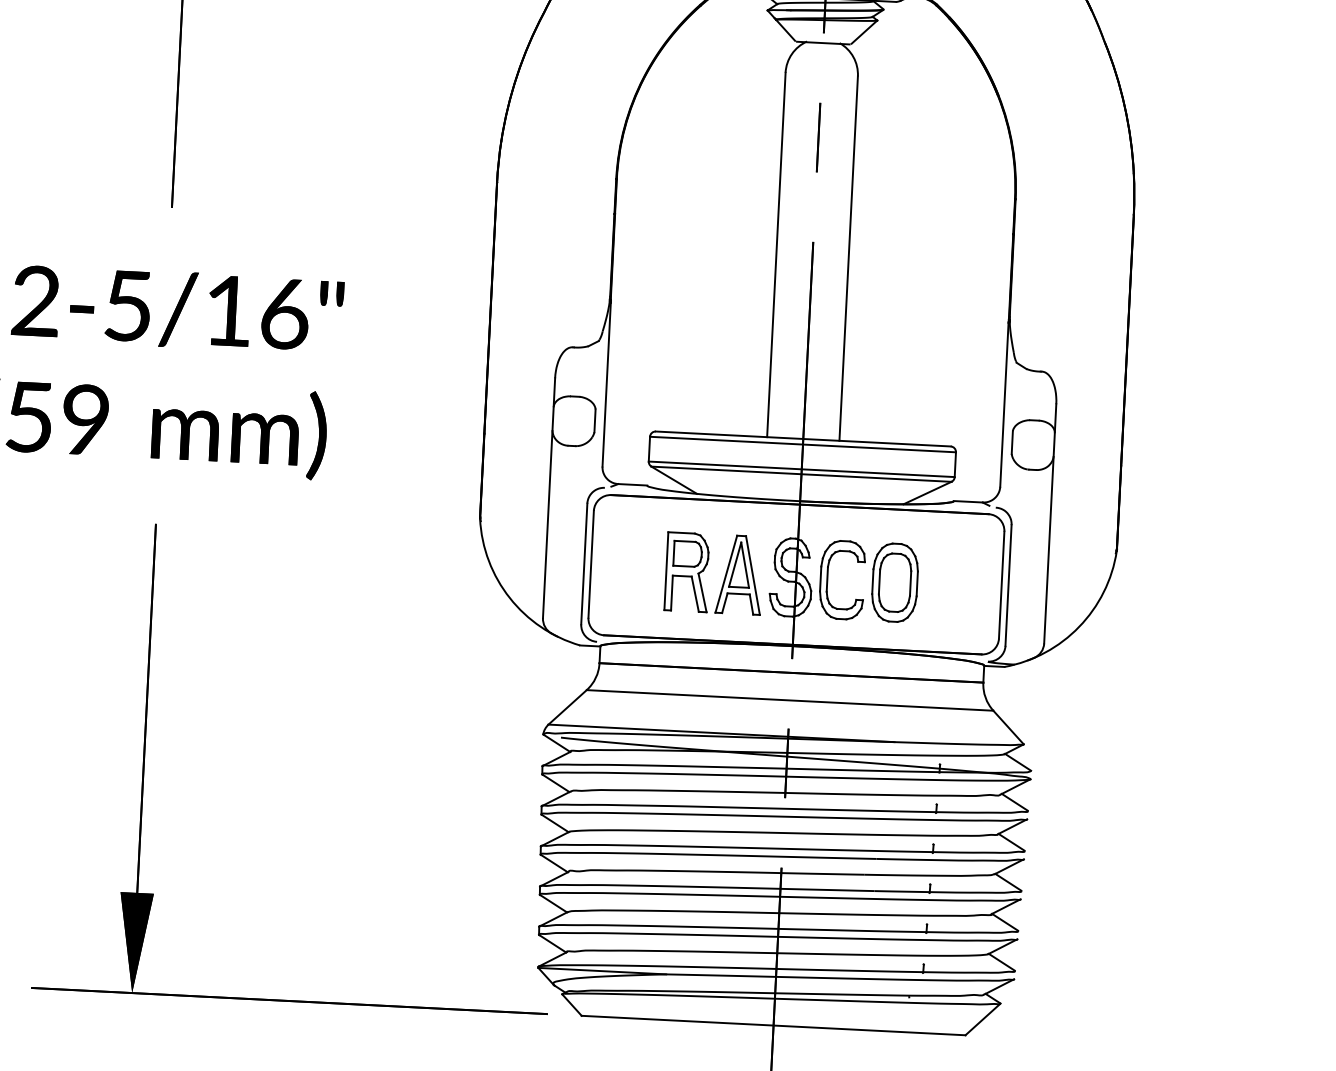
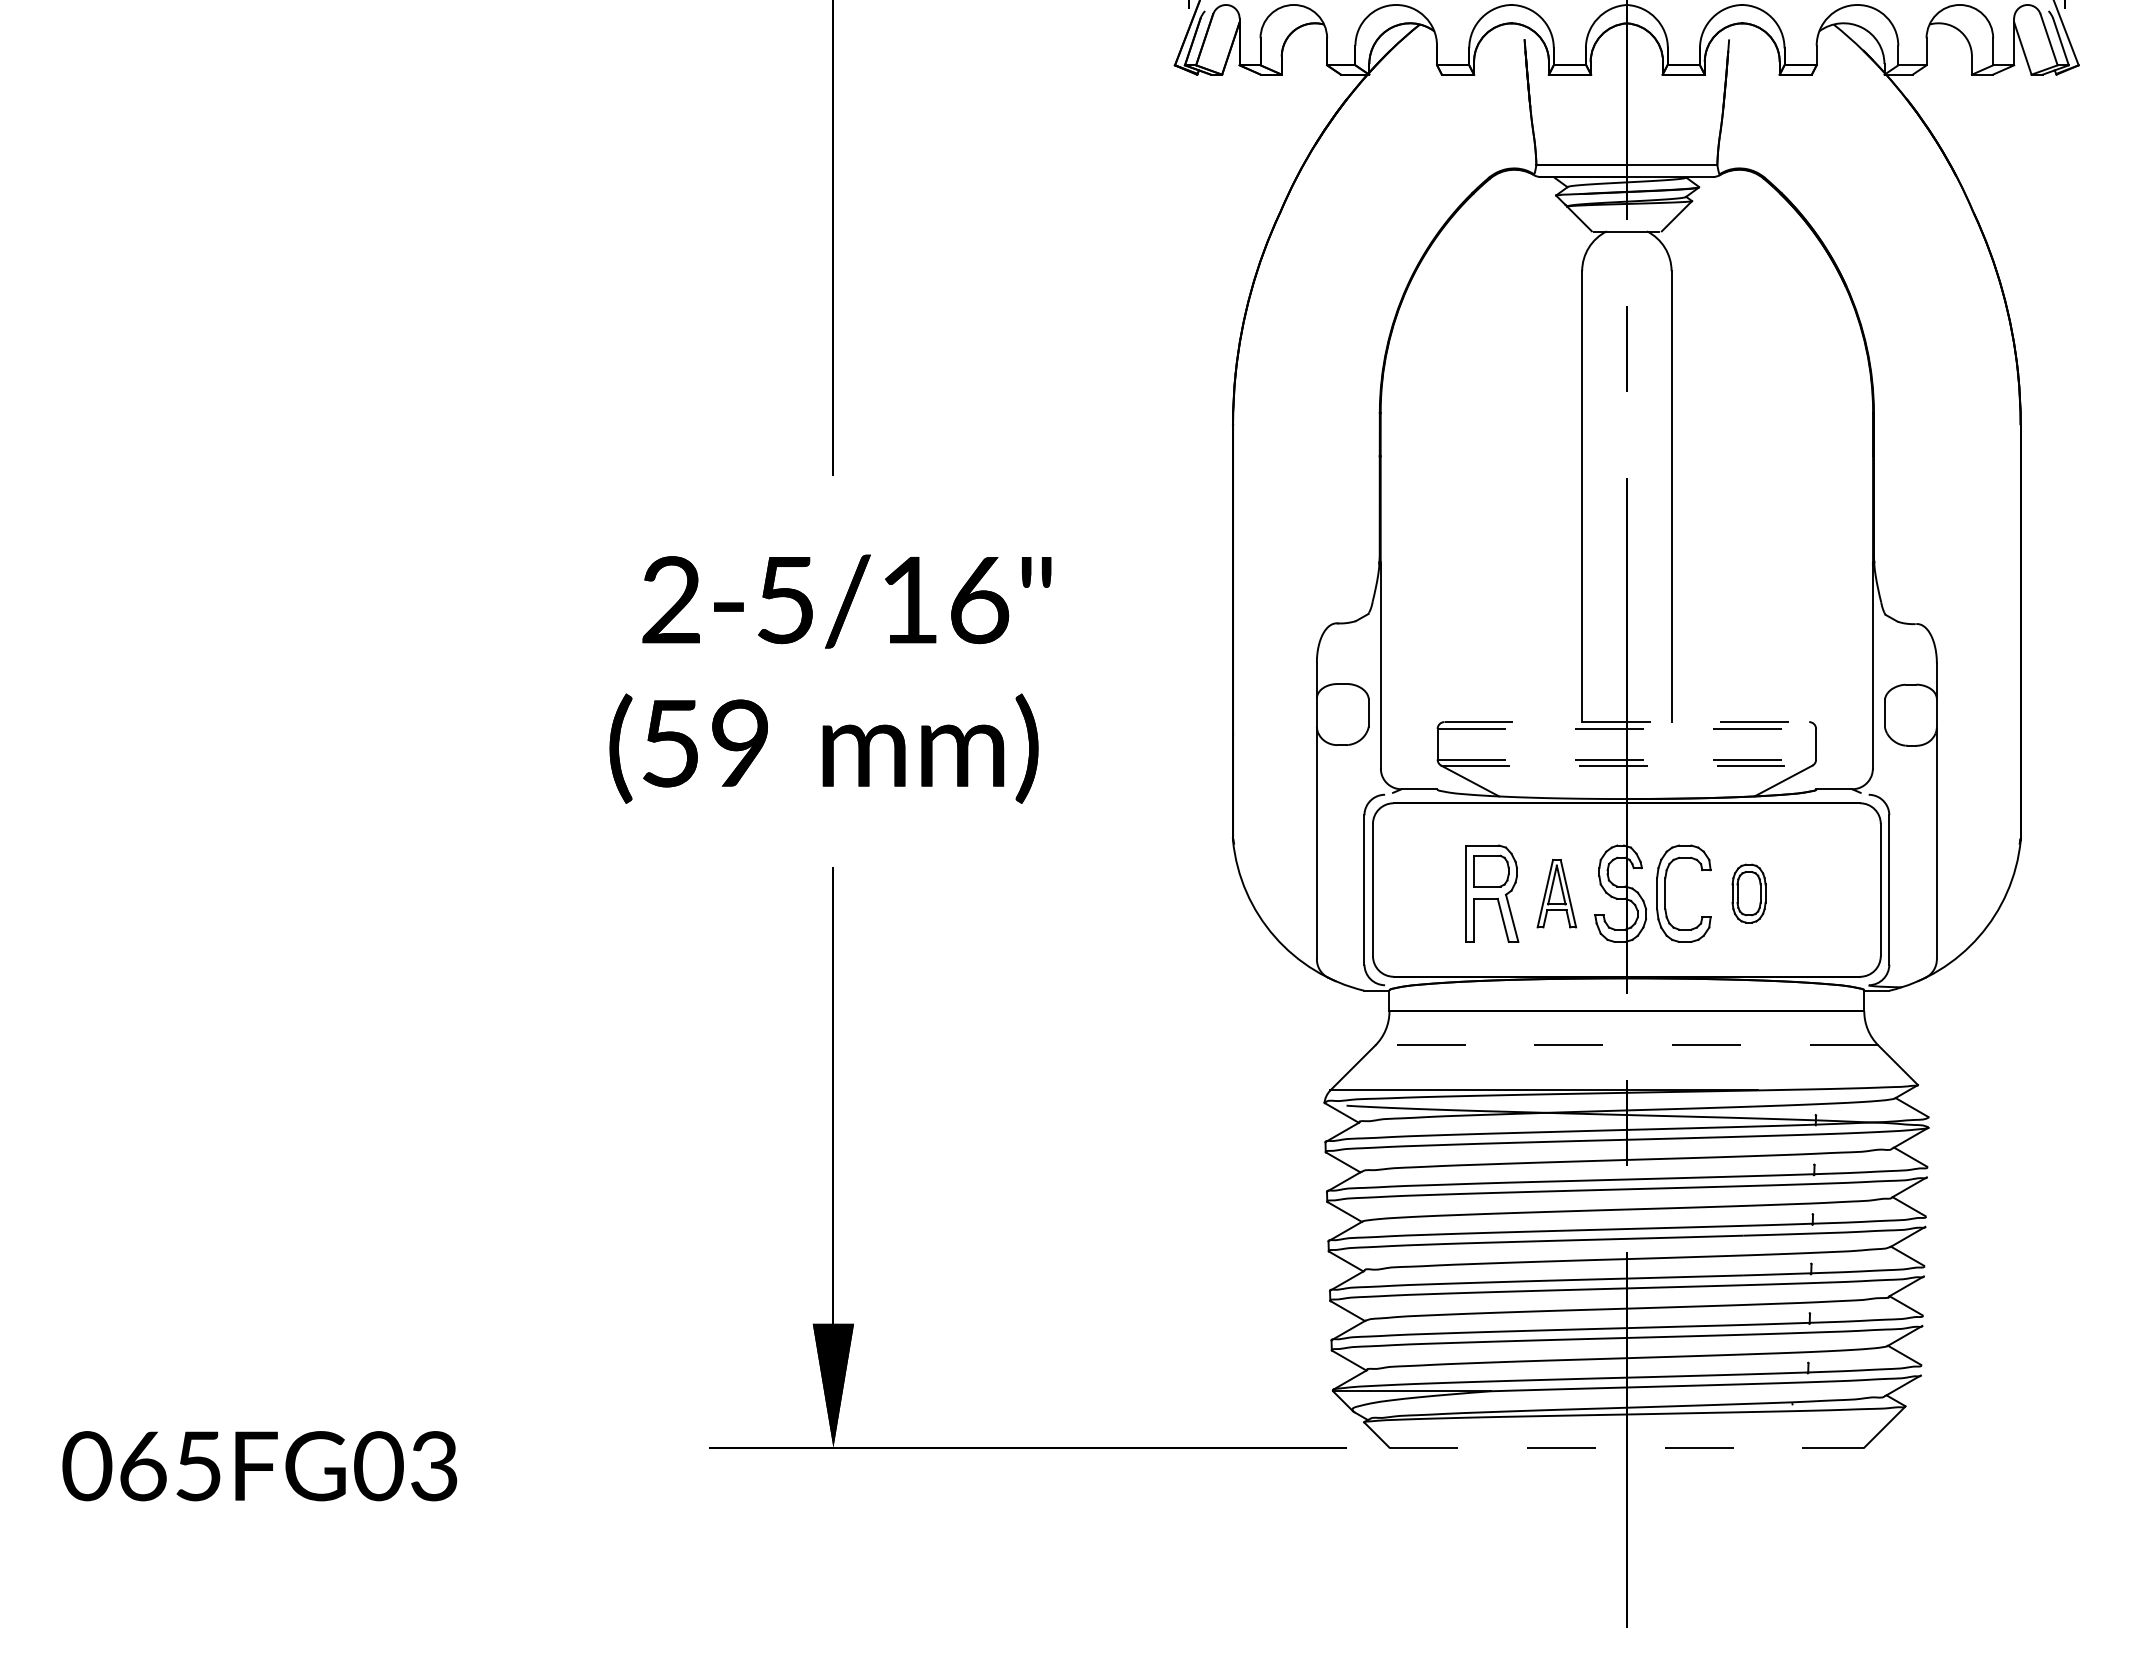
line: (803, 439) -> (1627, 722), solid -> dashed
line: (803, 444) -> (1627, 728), solid -> dashed
line: (802, 469) -> (1627, 759), solid -> dashed
line: (801, 474) -> (1626, 765), solid -> dashed
part: (739, 574) -> (1556, 893), size x0.7
part: (894, 582) -> (1748, 893), size x0.6
line: (789, 700) -> (1626, 1045), solid -> dashed
line: (774, 1025) -> (1627, 1447), solid -> dashed

